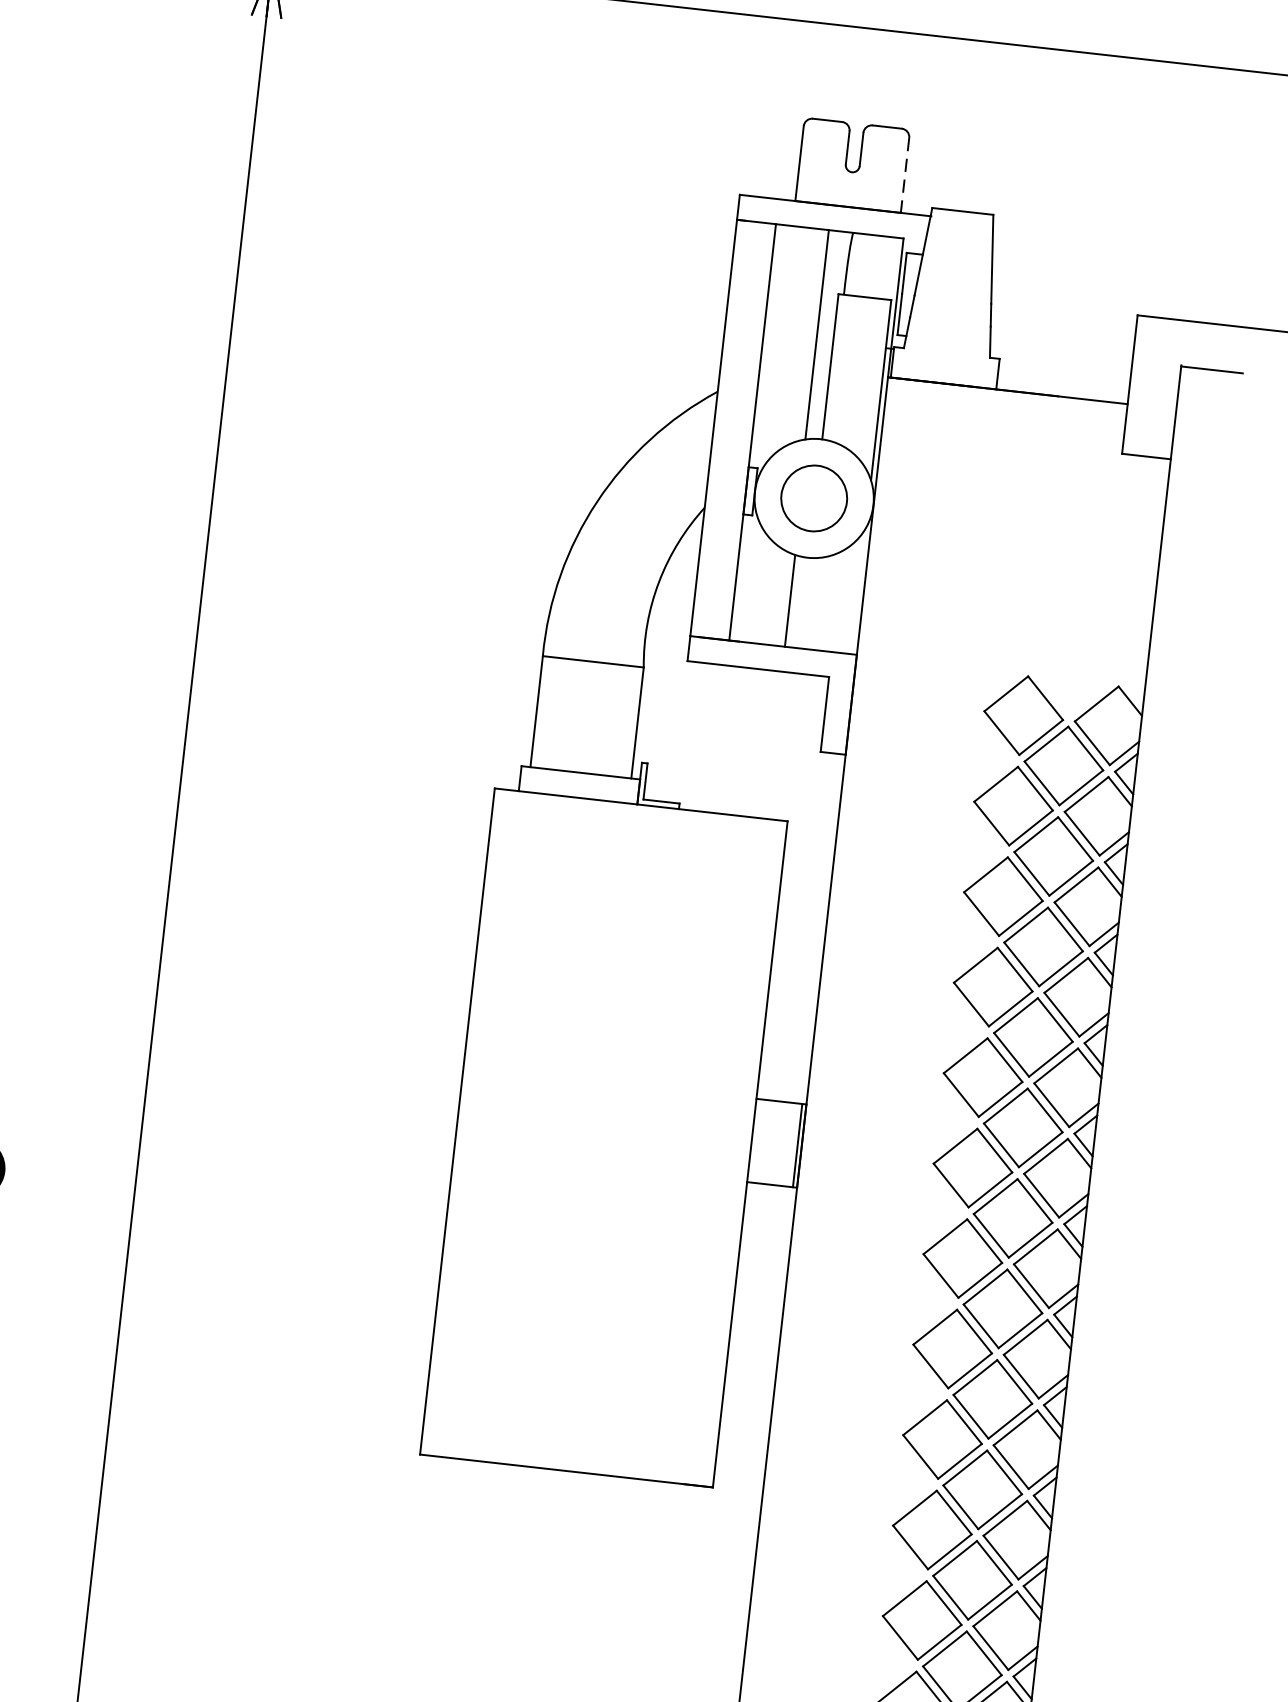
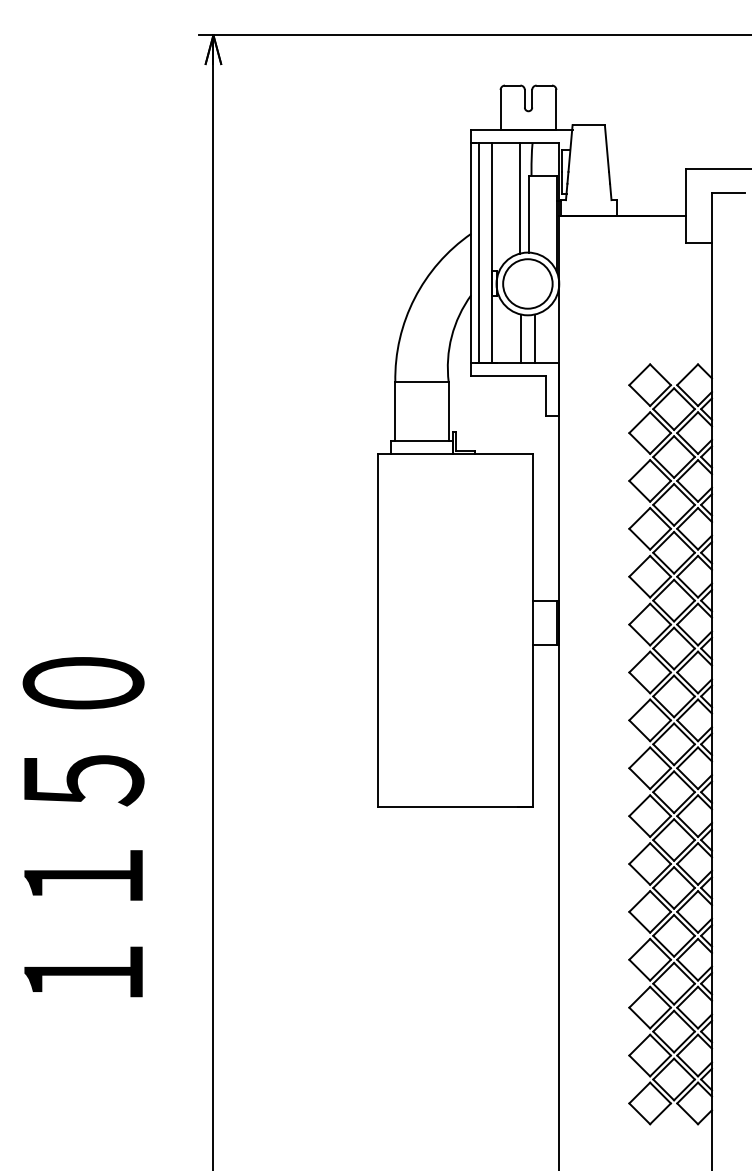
line: (905, 174) -> (556, 109), dashed -> solid
line: (727, 428) -> (478, 252), added
circle: (813, 497) -> (527, 283), size x1.43
line: (815, 602) -> (534, 338), added

